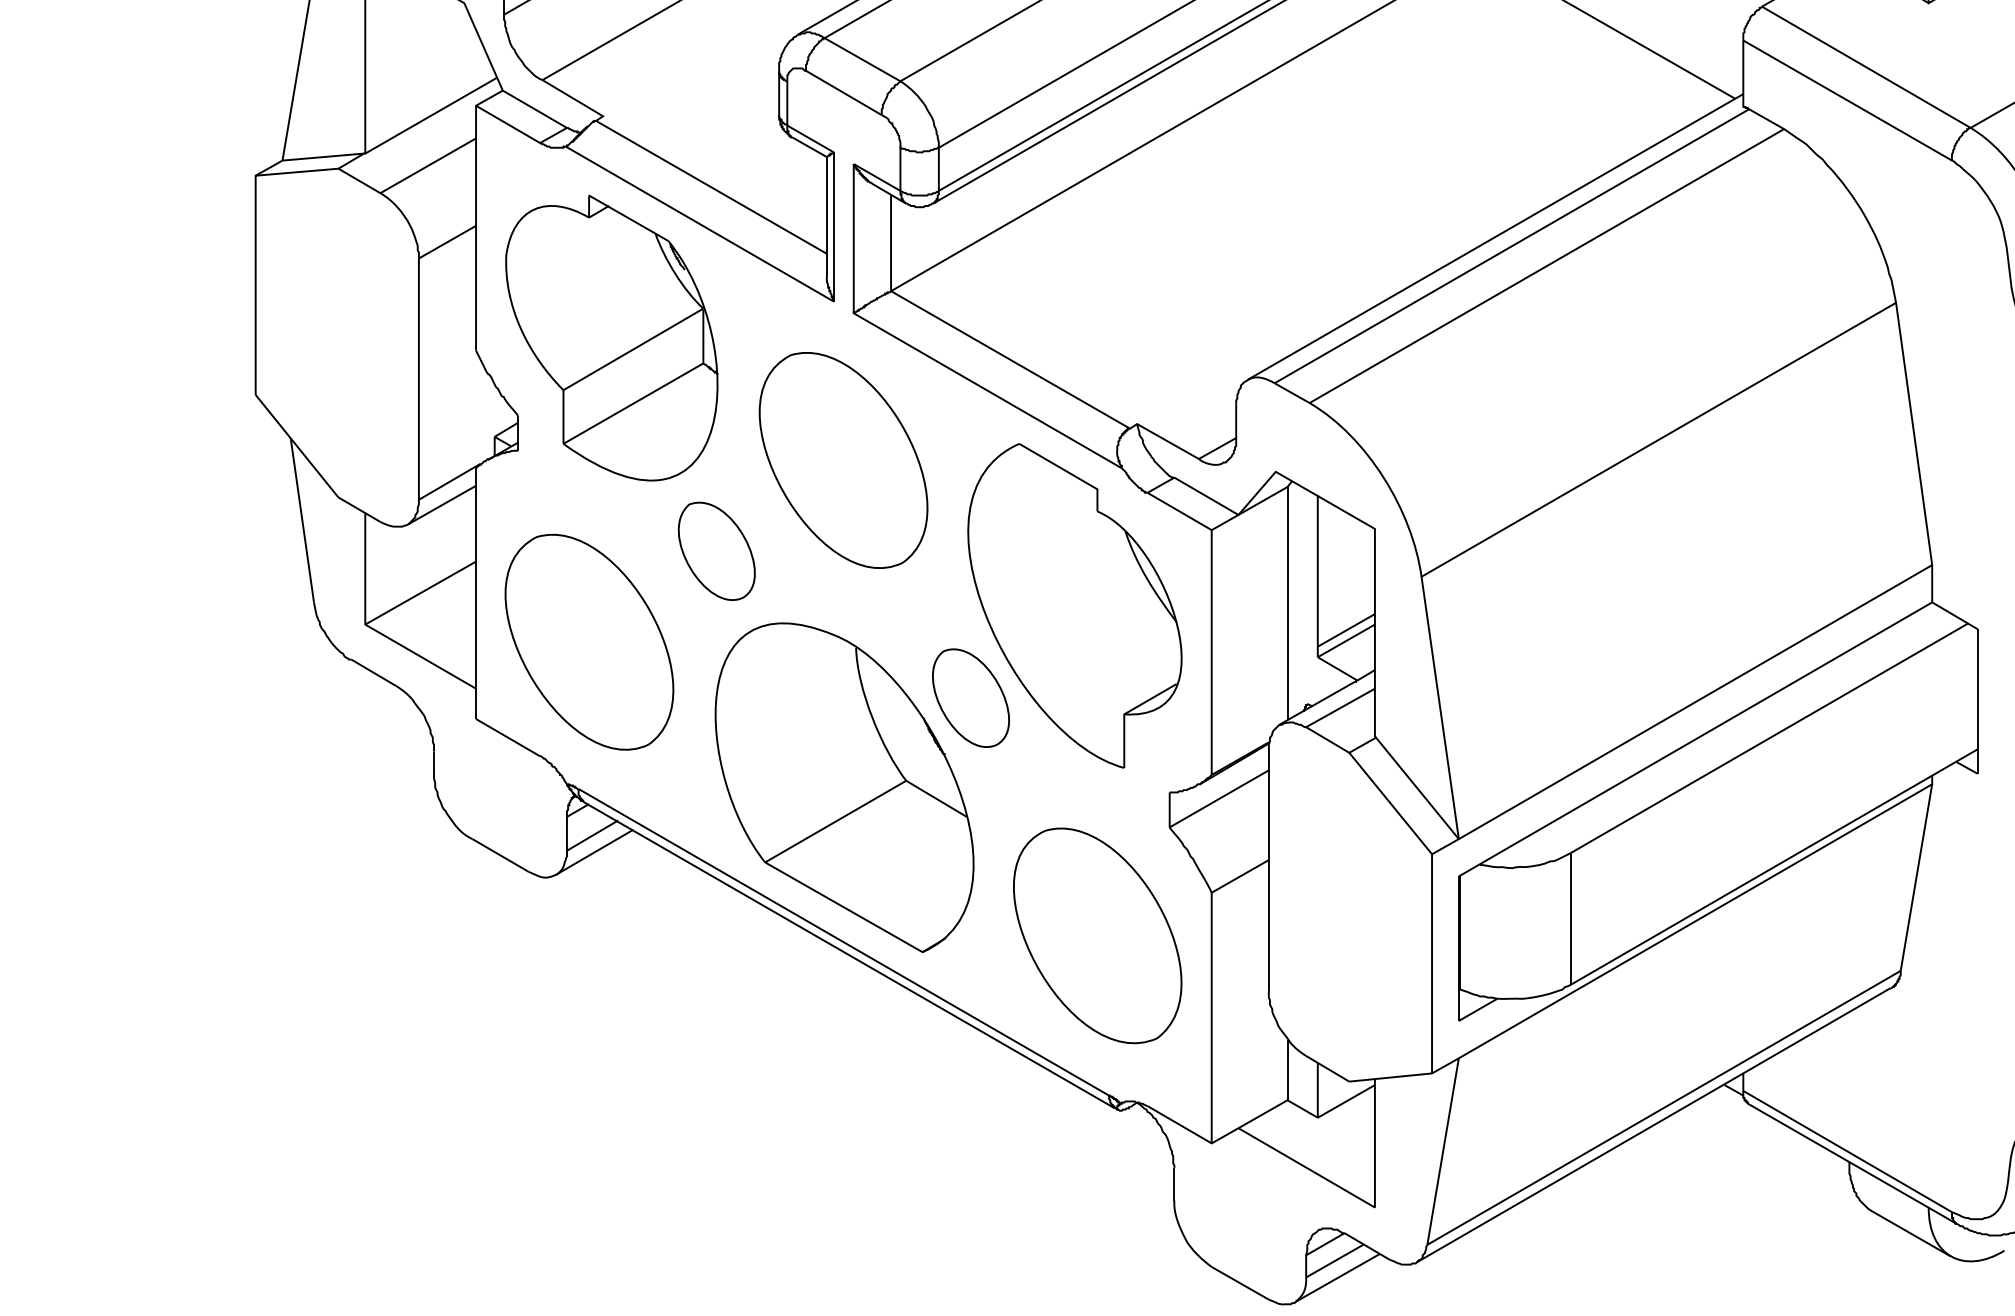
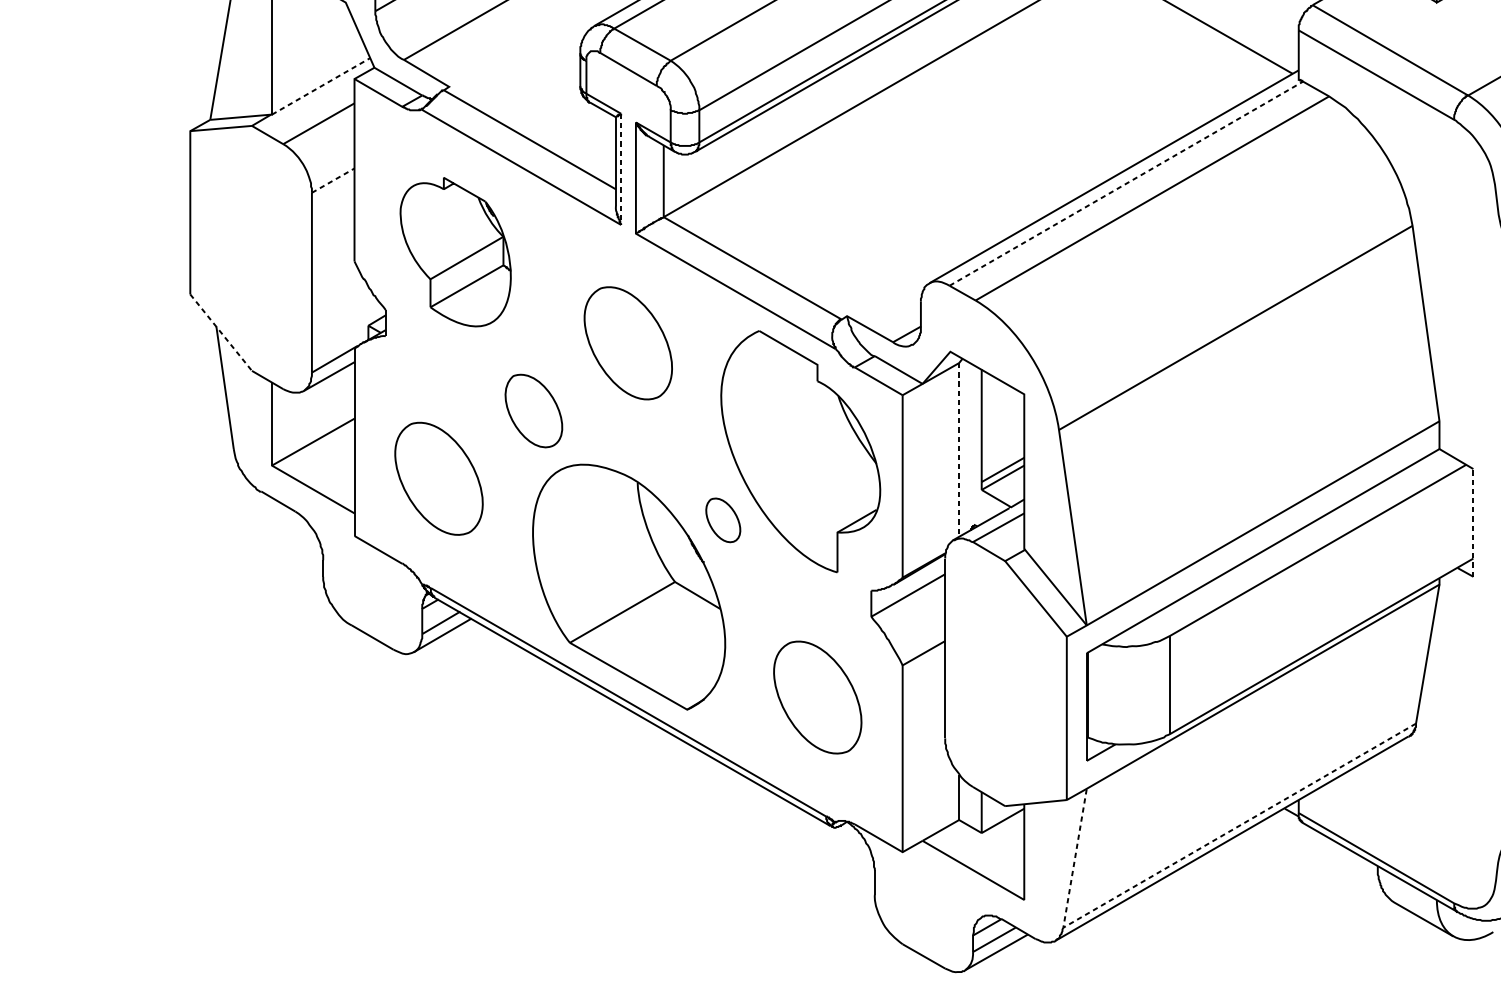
line: (431, 115) -> (321, 86), solid -> dashed
line: (833, 227) -> (620, 169), solid -> dashed
line: (447, 242) -> (333, 180), solid -> dashed
line: (1511, 246) -> (1126, 183), solid -> dashed
part: (611, 337) -> (455, 251), size x0.7
line: (297, 446) -> (221, 332), solid -> dashed
part: (843, 460) -> (628, 343), size x0.7
line: (1287, 603) -> (959, 449), solid -> dashed
part: (589, 642) -> (439, 478), size x0.7
part: (970, 697) -> (722, 519), size x0.6
line: (1977, 701) -> (1473, 522), solid -> dashed
part: (1097, 935) -> (817, 697), size x0.7
line: (1581, 1155) -> (1178, 861), solid -> dashed

